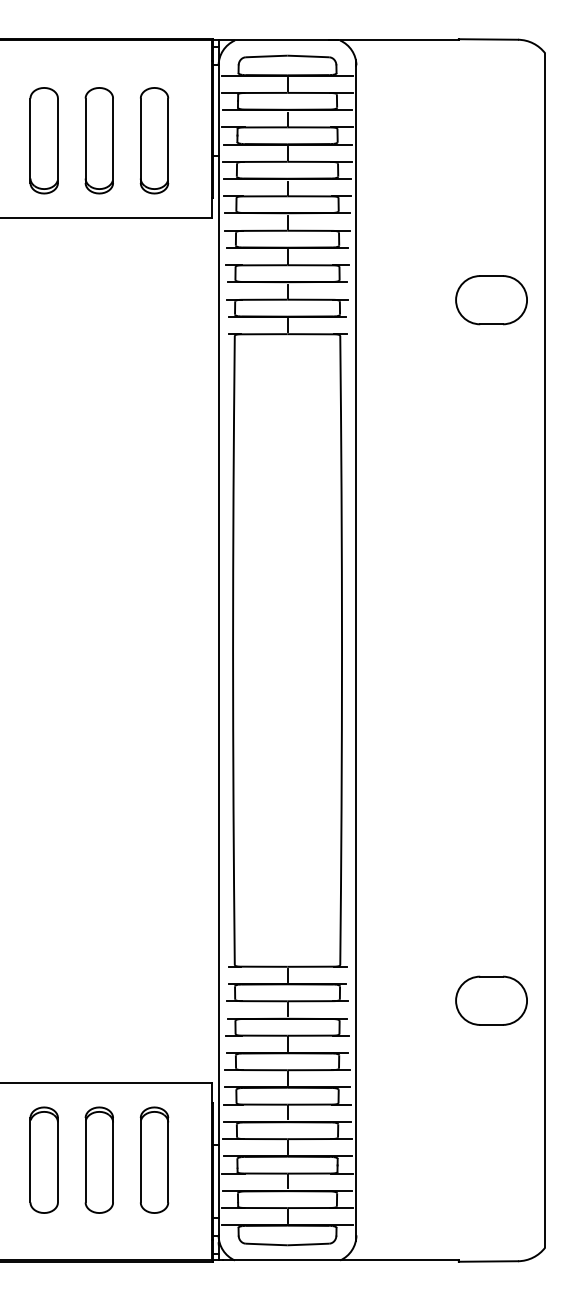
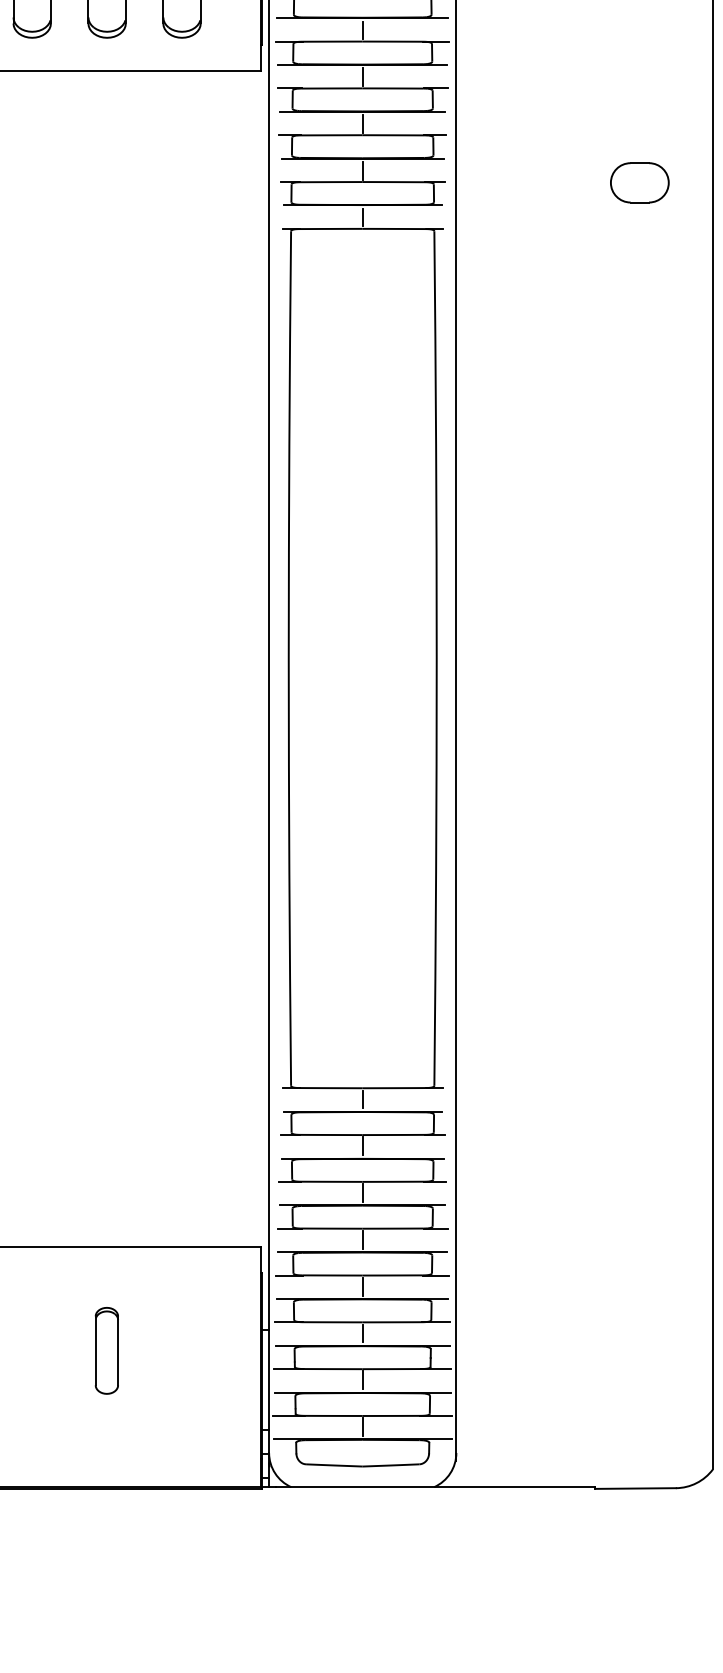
part: (491, 300) -> (639, 183), size x0.6
part: (491, 1000) -> (639, 1134), removed
part: (43, 1159) -> (31, 1349), removed
part: (98, 1159) -> (105, 1349), size x0.6
part: (154, 1159) -> (182, 1349), removed

